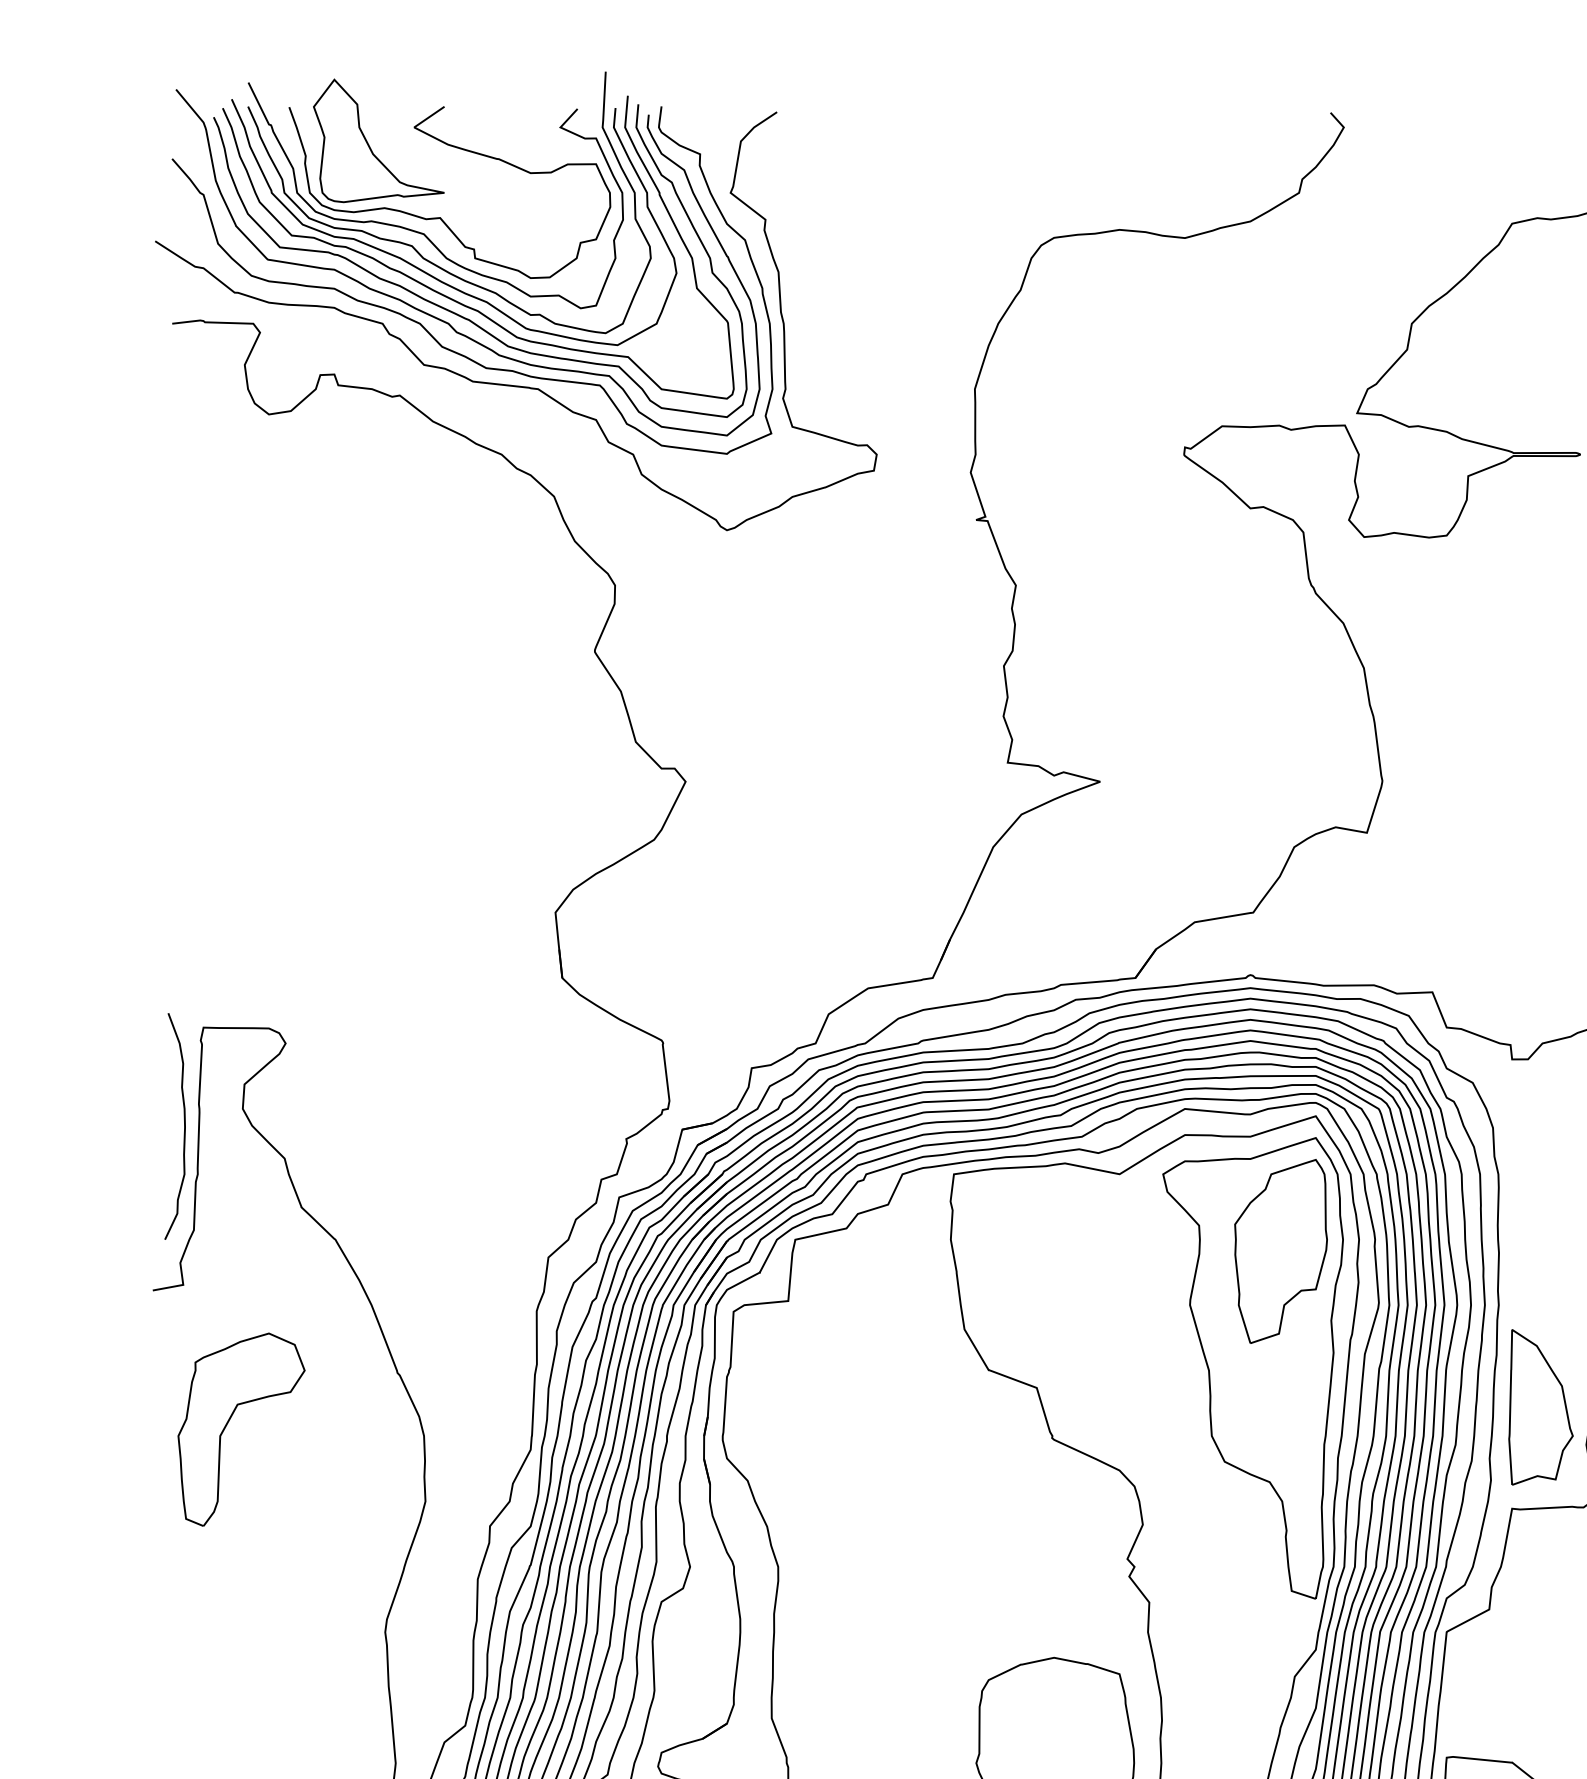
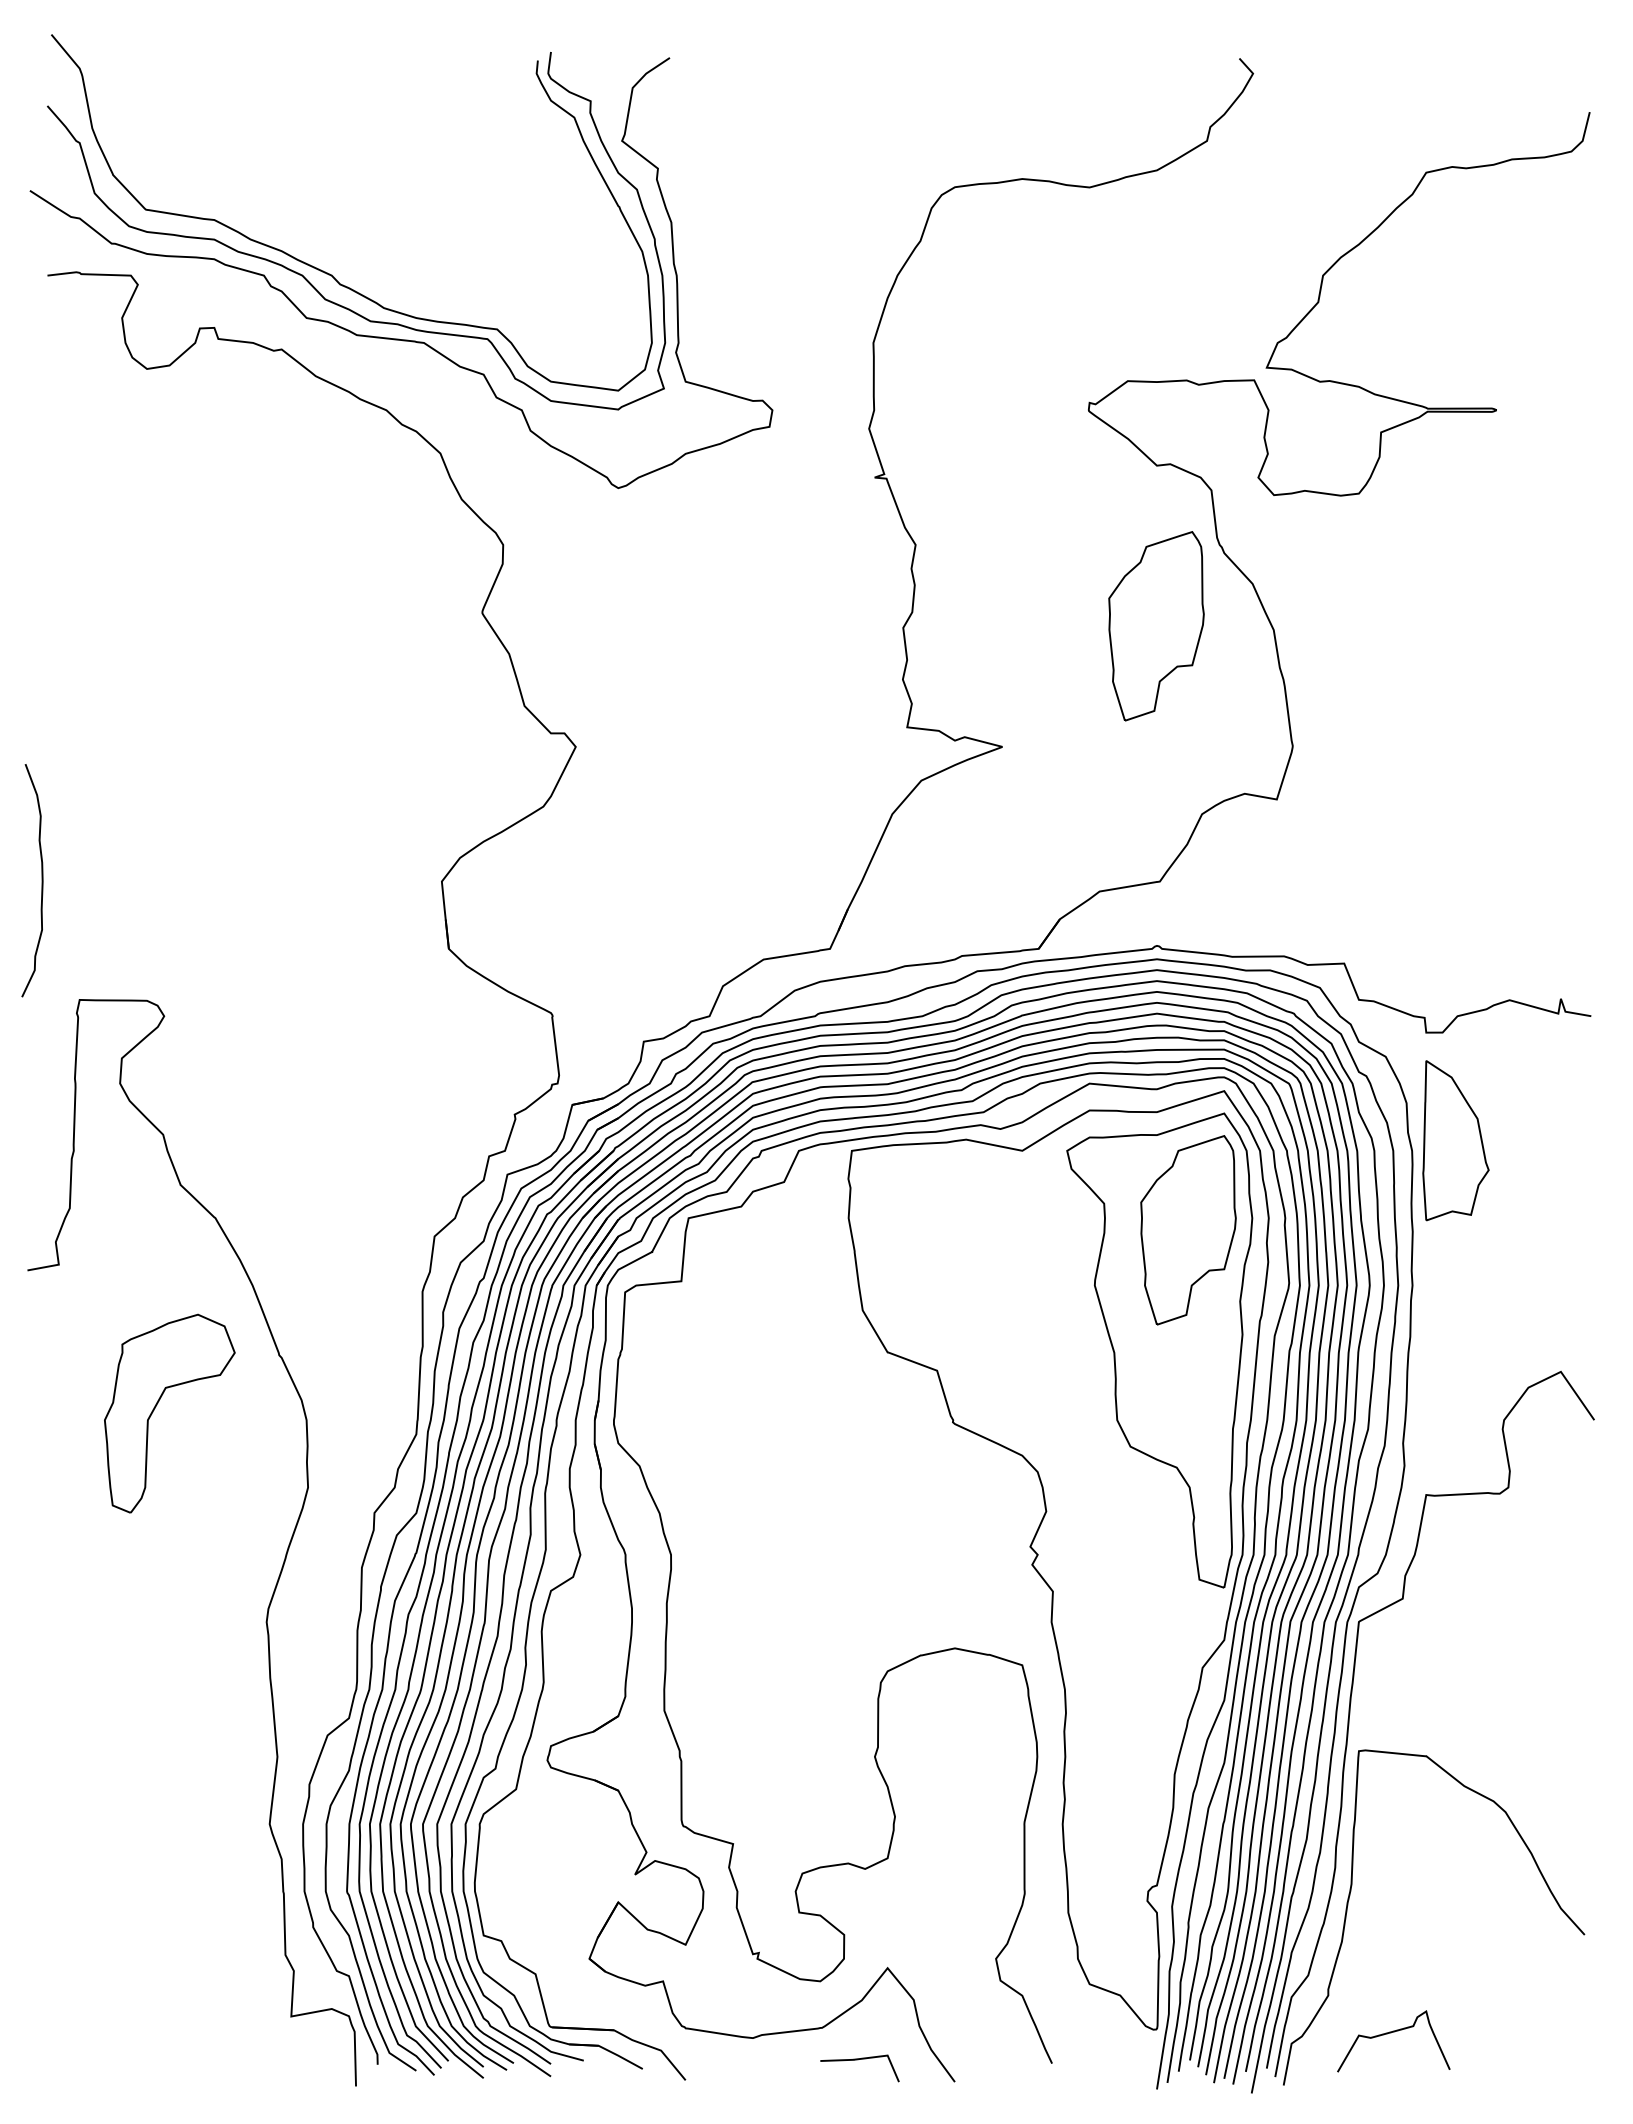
part: (475, 249) -> (359, 199), removed
part: (1249, 664) -> (1156, 626), added
curve: (183, 1126) -> (41, 880), moved
part: (1540, 1407) -> (1455, 1140), moved
part: (229, 1421) -> (157, 1405), moved

